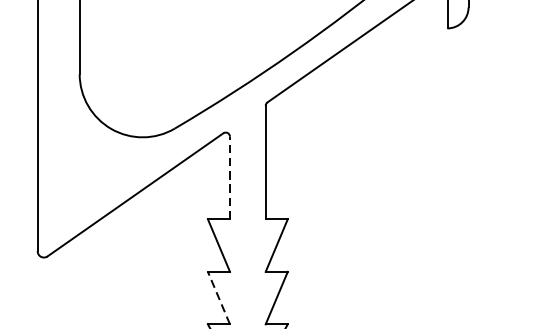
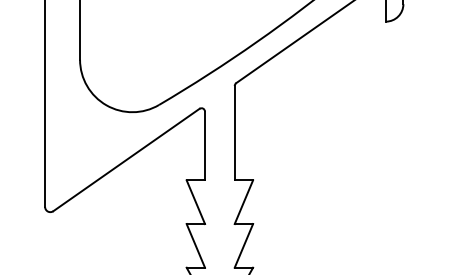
line: (230, 177) -> (205, 145), dashed -> solid
line: (218, 297) -> (195, 245), dashed -> solid

